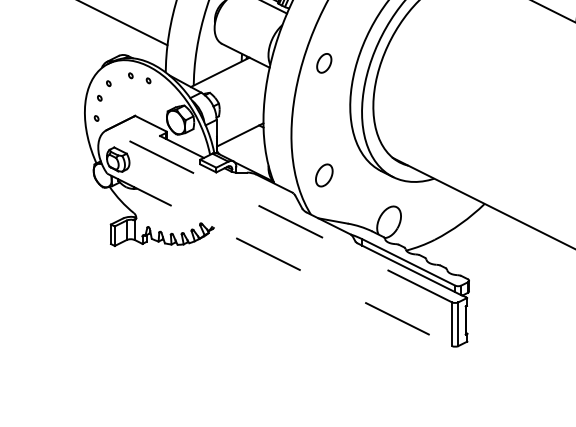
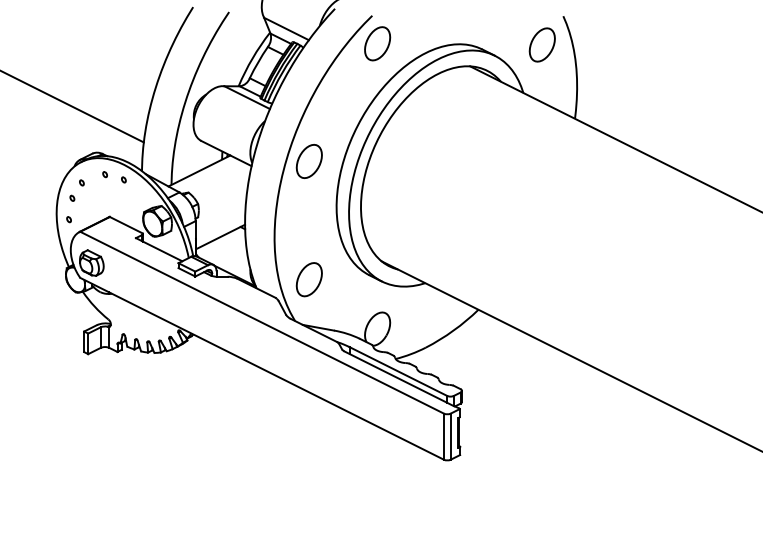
part: (323, 63) -> (308, 161), size x1.67
part: (323, 175) -> (308, 279), size x1.43
line: (279, 215) -> (261, 322), dashed -> solid
line: (279, 260) -> (262, 369), dashed -> solid

